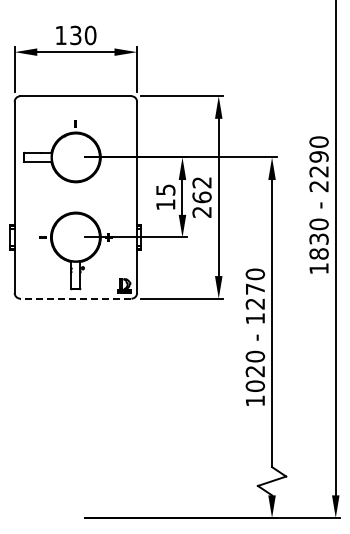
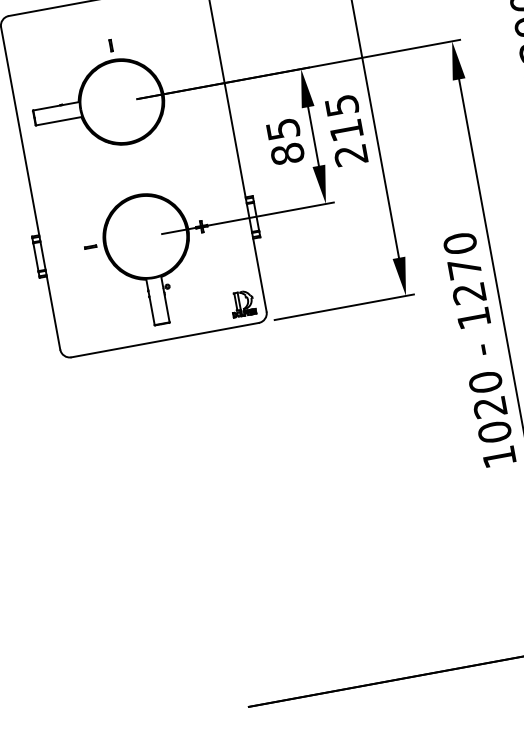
text: (201, 190) -> (343, 118), 262 -> 215
text: (165, 204) -> (287, 153), 15 -> 85
line: (75, 298) -> (164, 339), dashed -> solid

